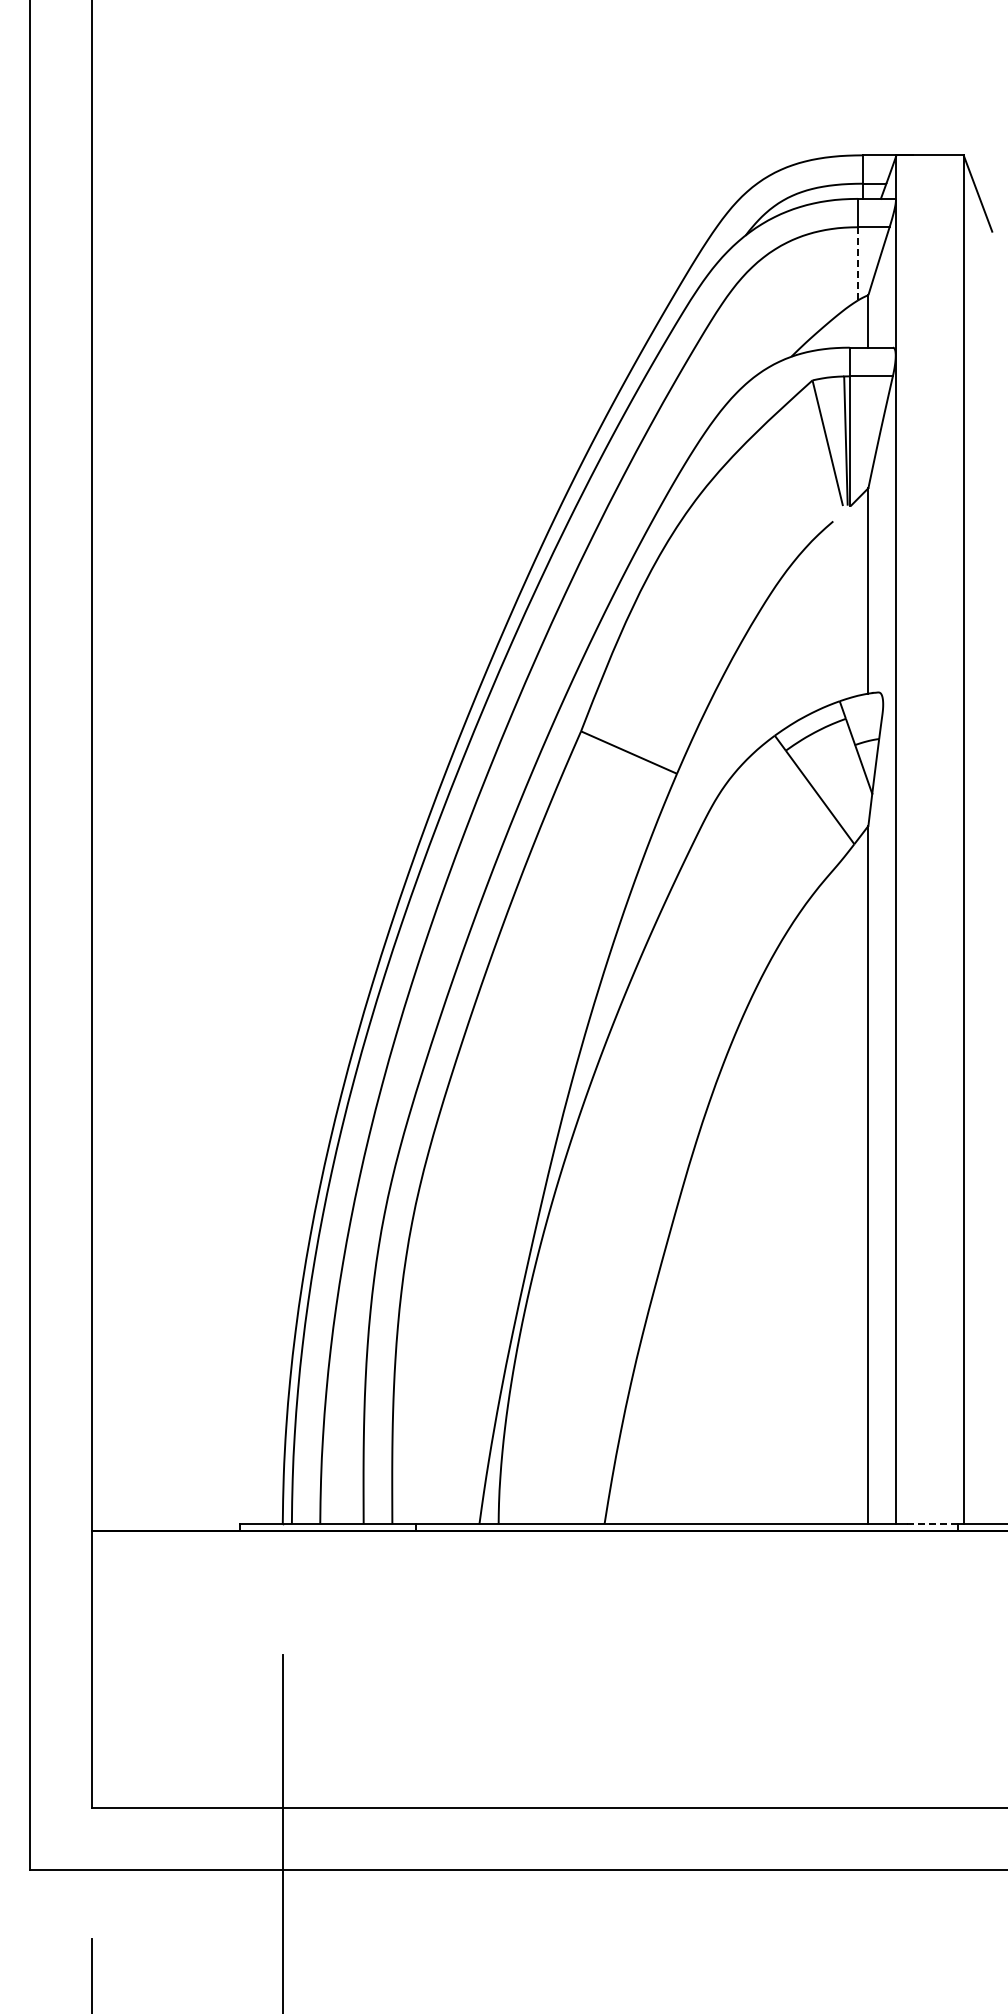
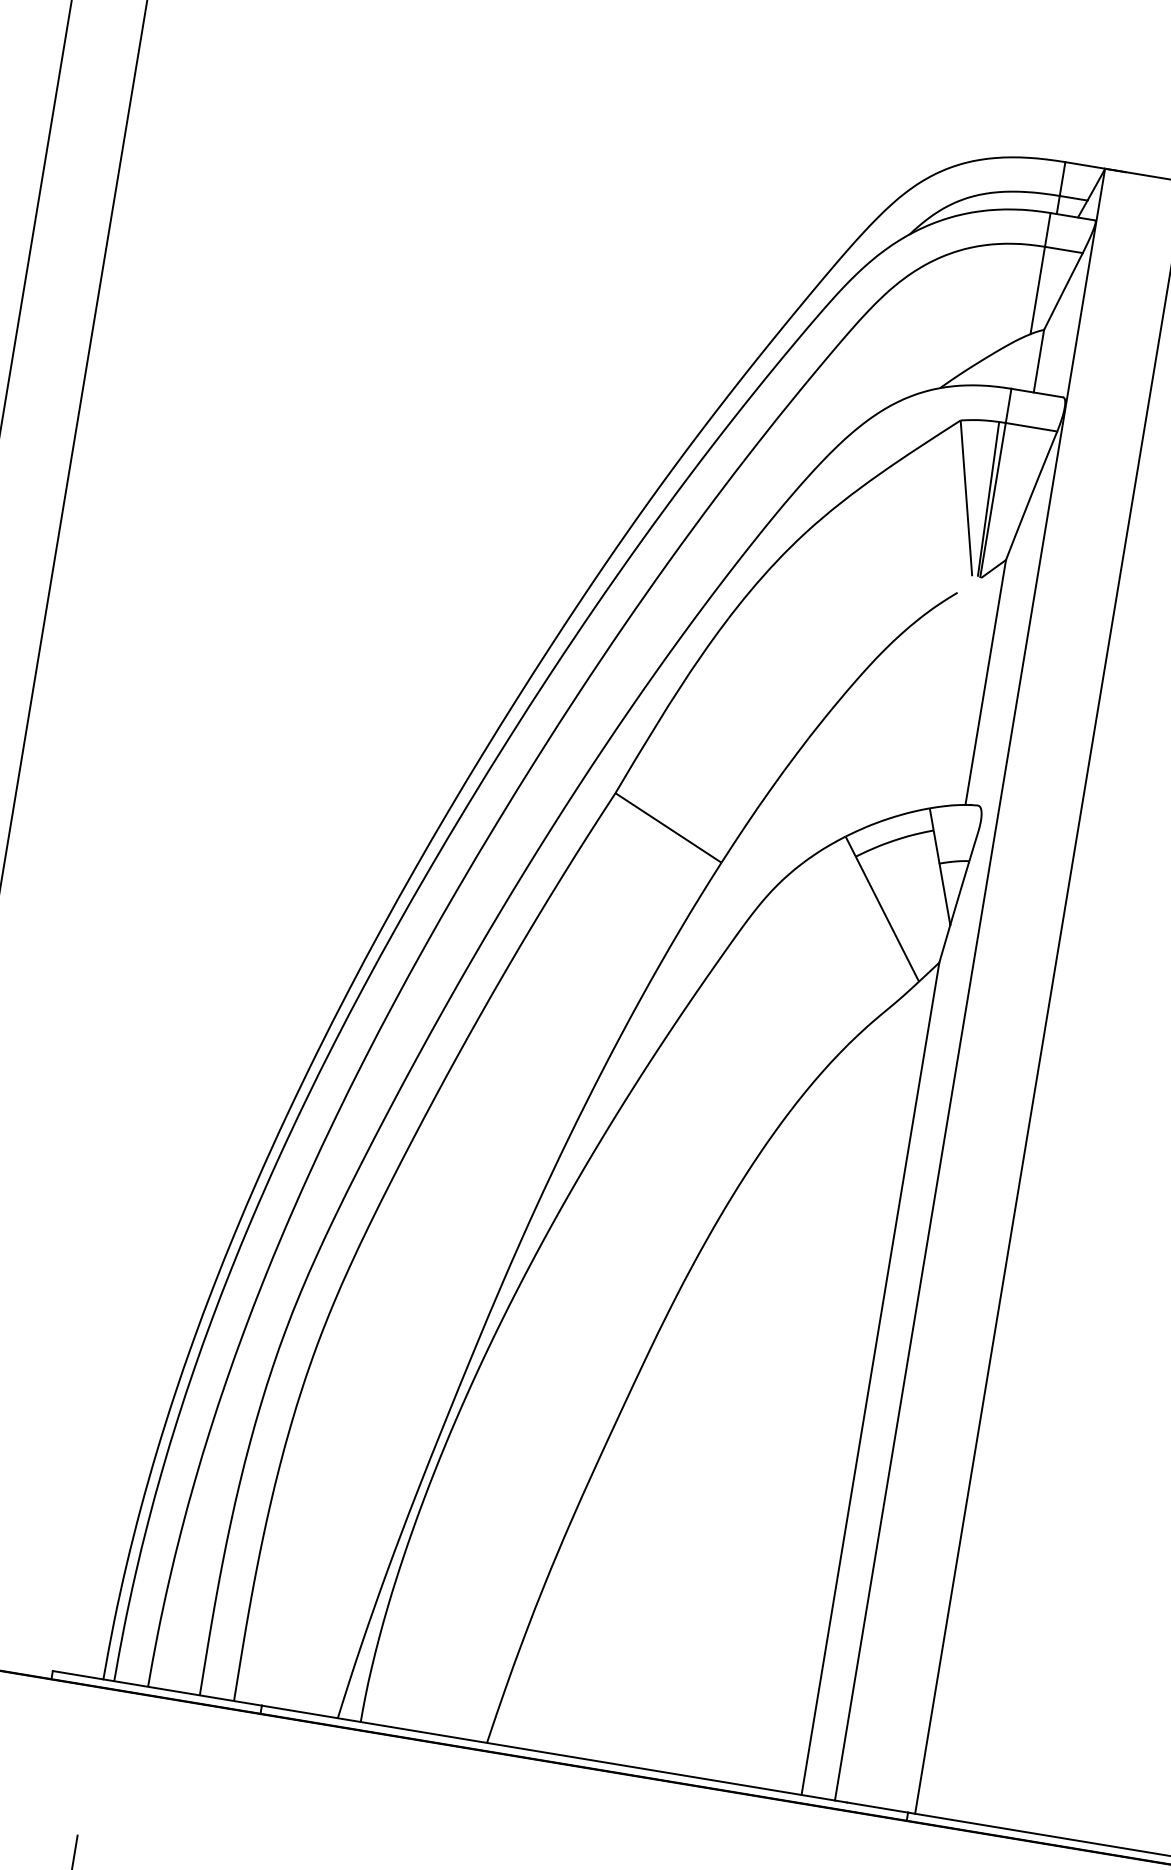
line: (857, 263) -> (1037, 289), dashed -> solid
line: (932, 1524) -> (877, 1808), dashed -> solid

